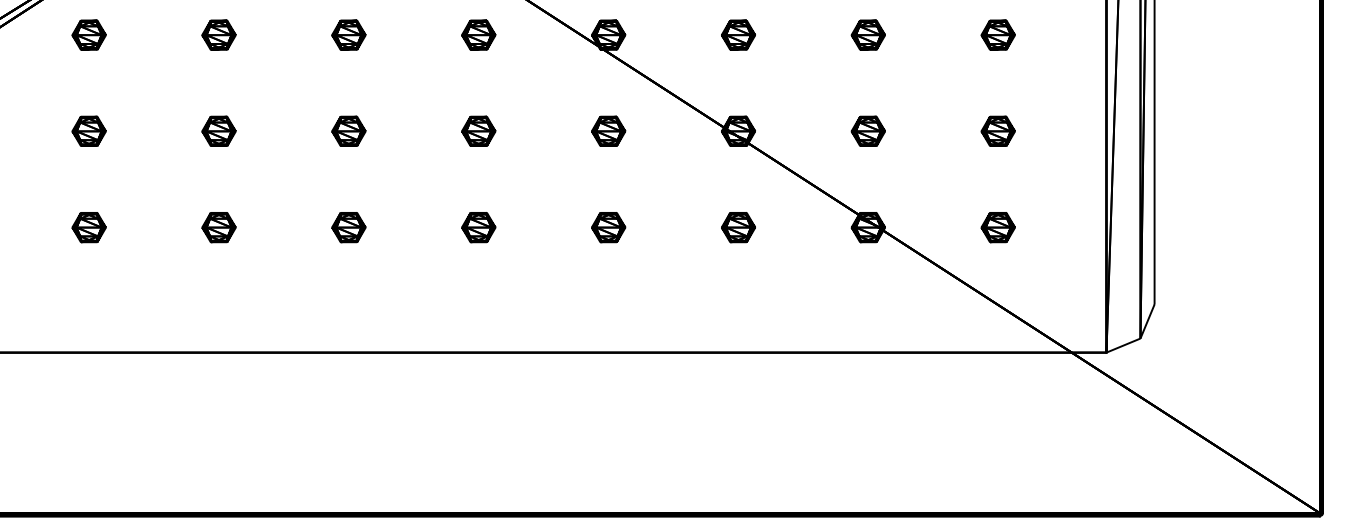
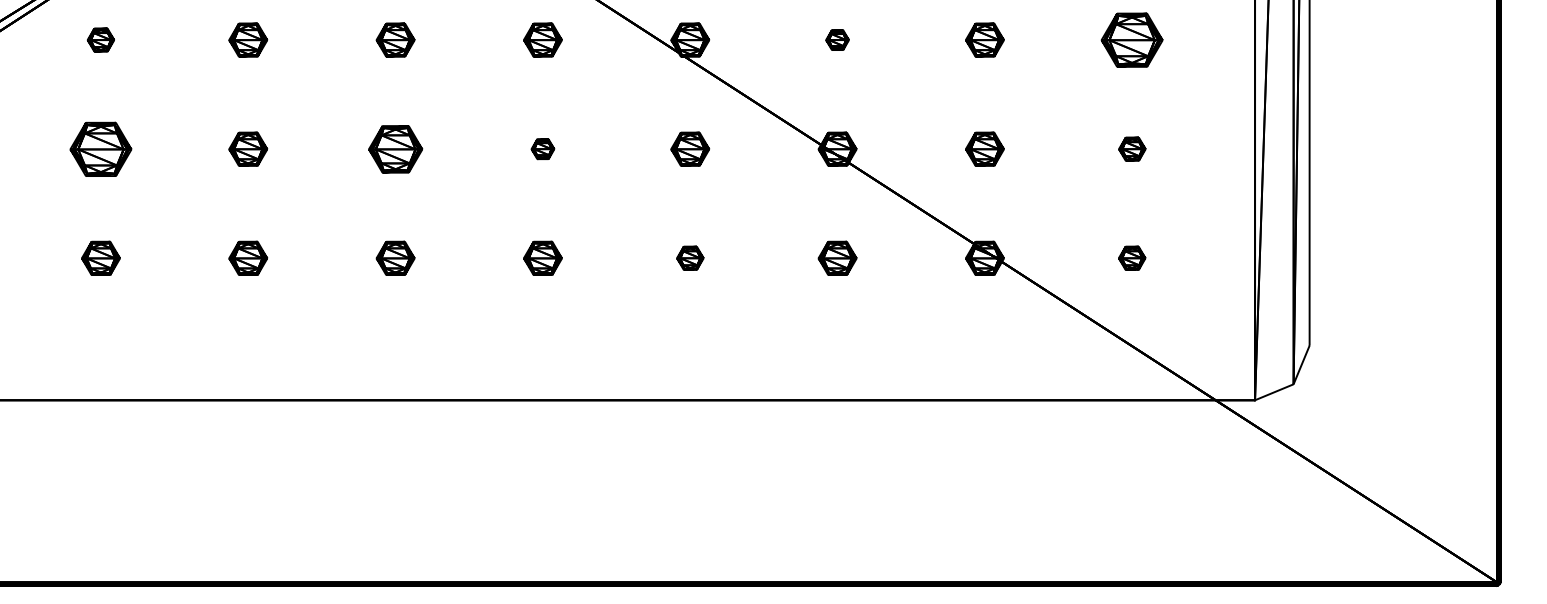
part: (88, 34) -> (100, 39), size x0.7
part: (738, 34) -> (837, 39), size x0.6
part: (998, 34) -> (1132, 39), size x1.6
part: (88, 130) -> (100, 148), size x1.6
part: (348, 130) -> (395, 148), size x1.4
part: (478, 130) -> (542, 148), size x0.6
part: (998, 130) -> (1132, 148), size x0.7
part: (608, 226) -> (690, 257), size x0.7
part: (997, 226) -> (1131, 257), size x0.7

